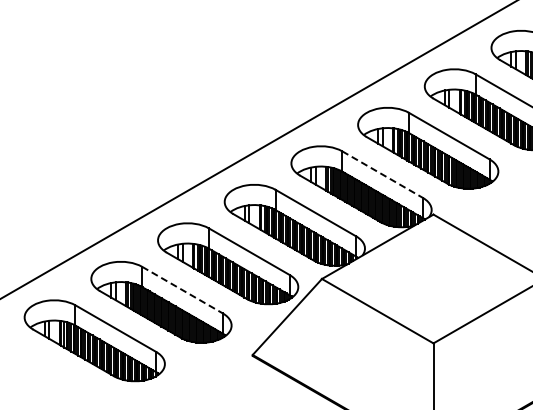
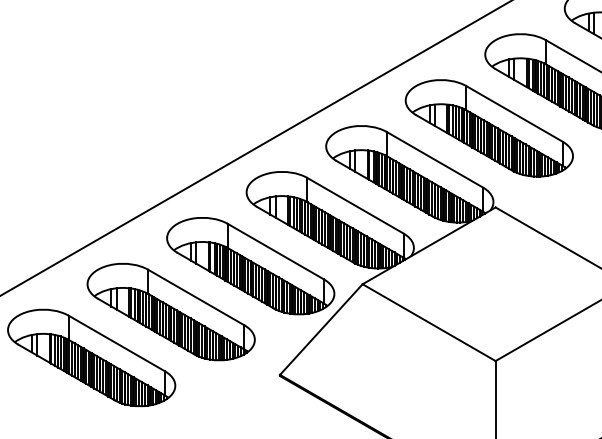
line: (382, 174) -> (434, 159), dashed -> solid
line: (182, 290) -> (196, 297), dashed -> solid

